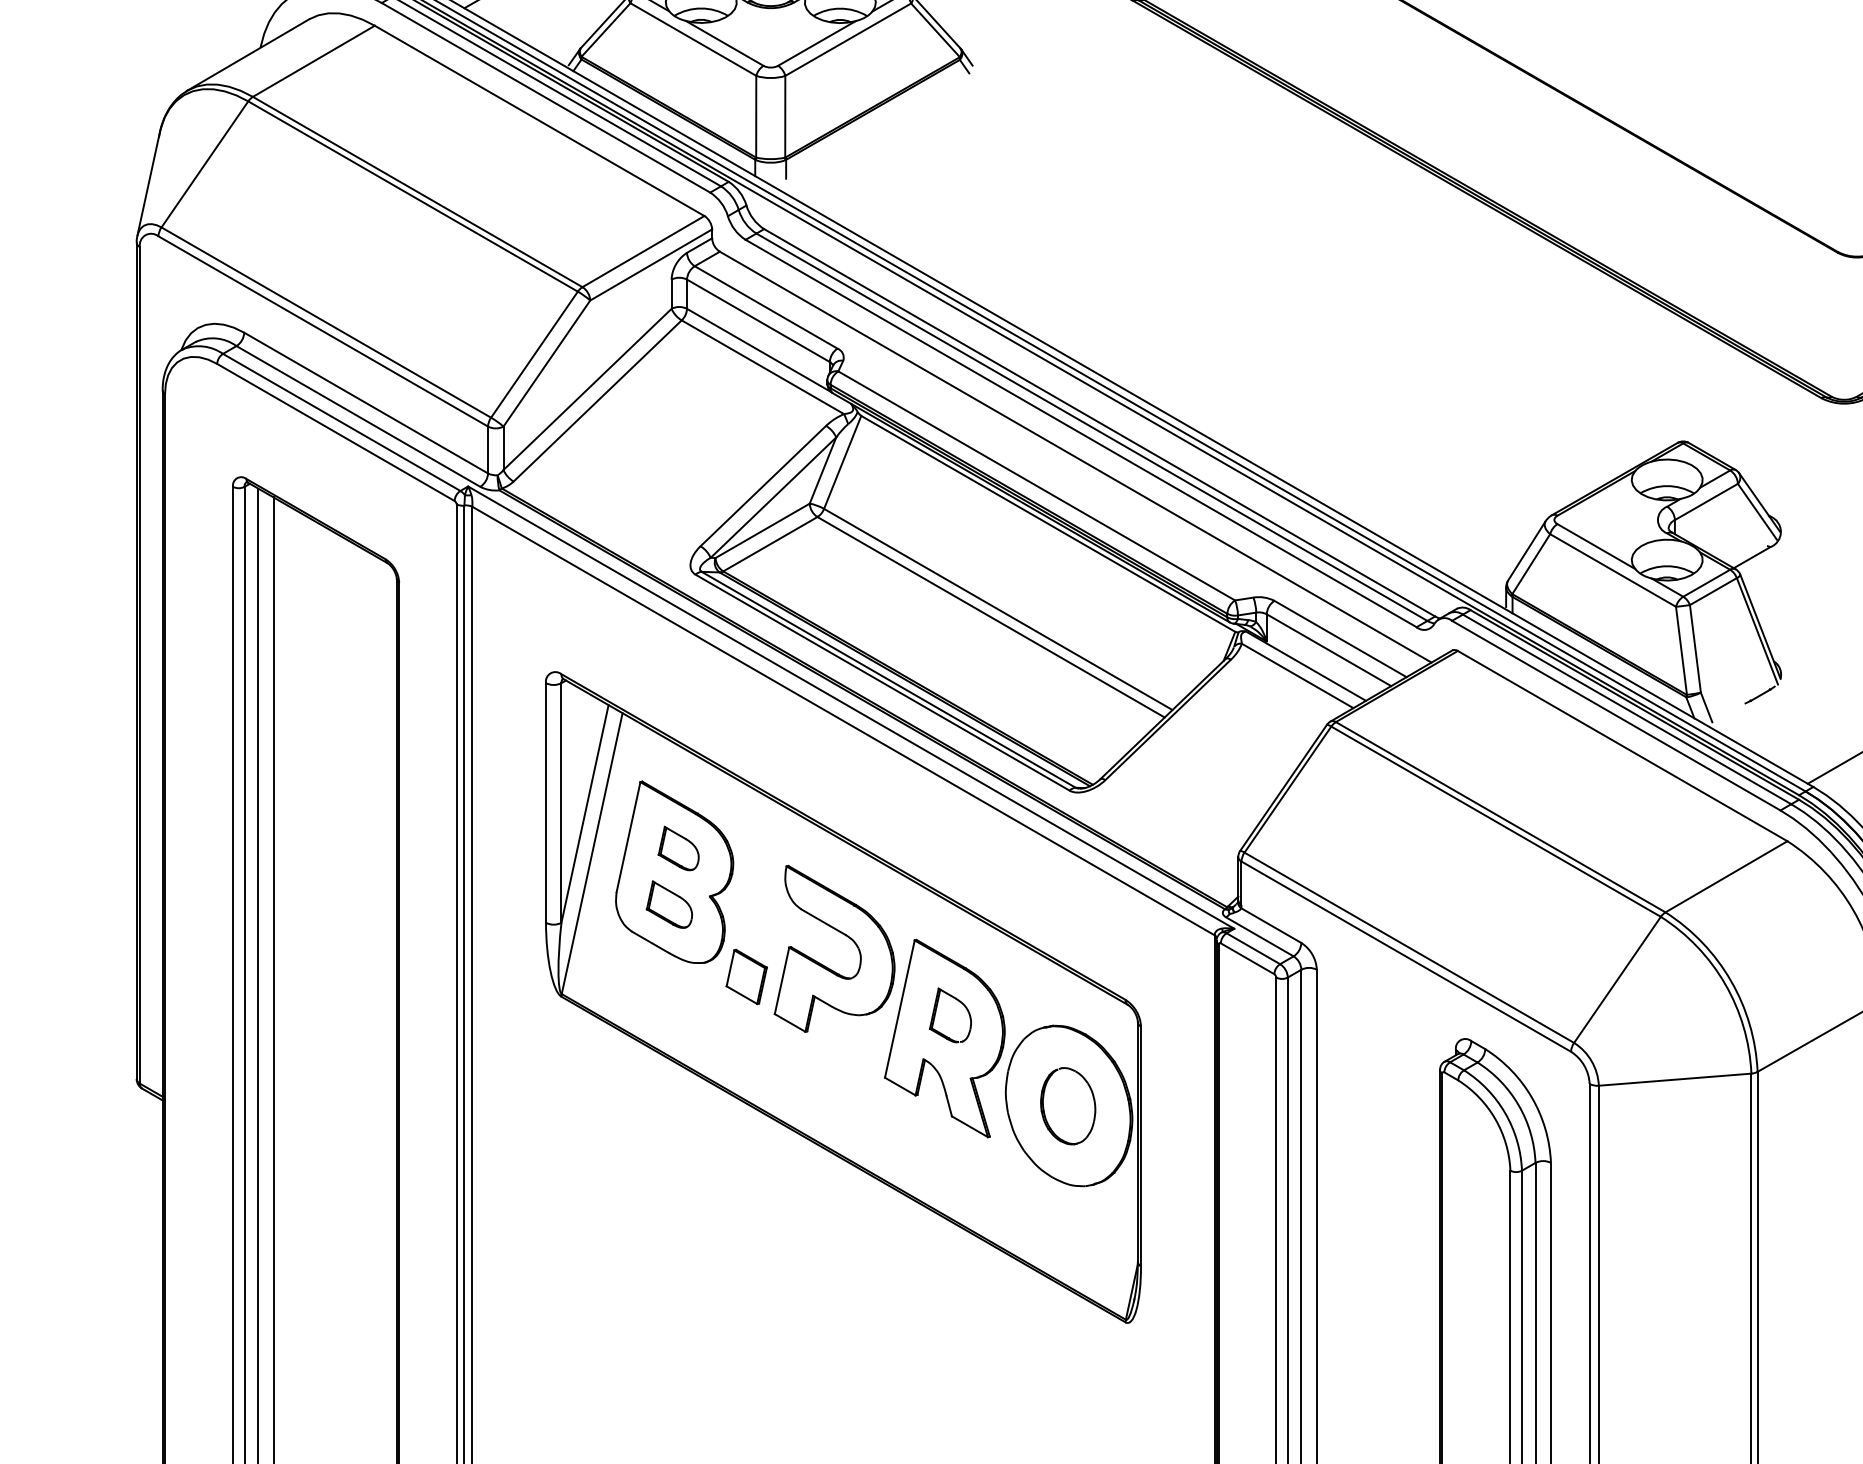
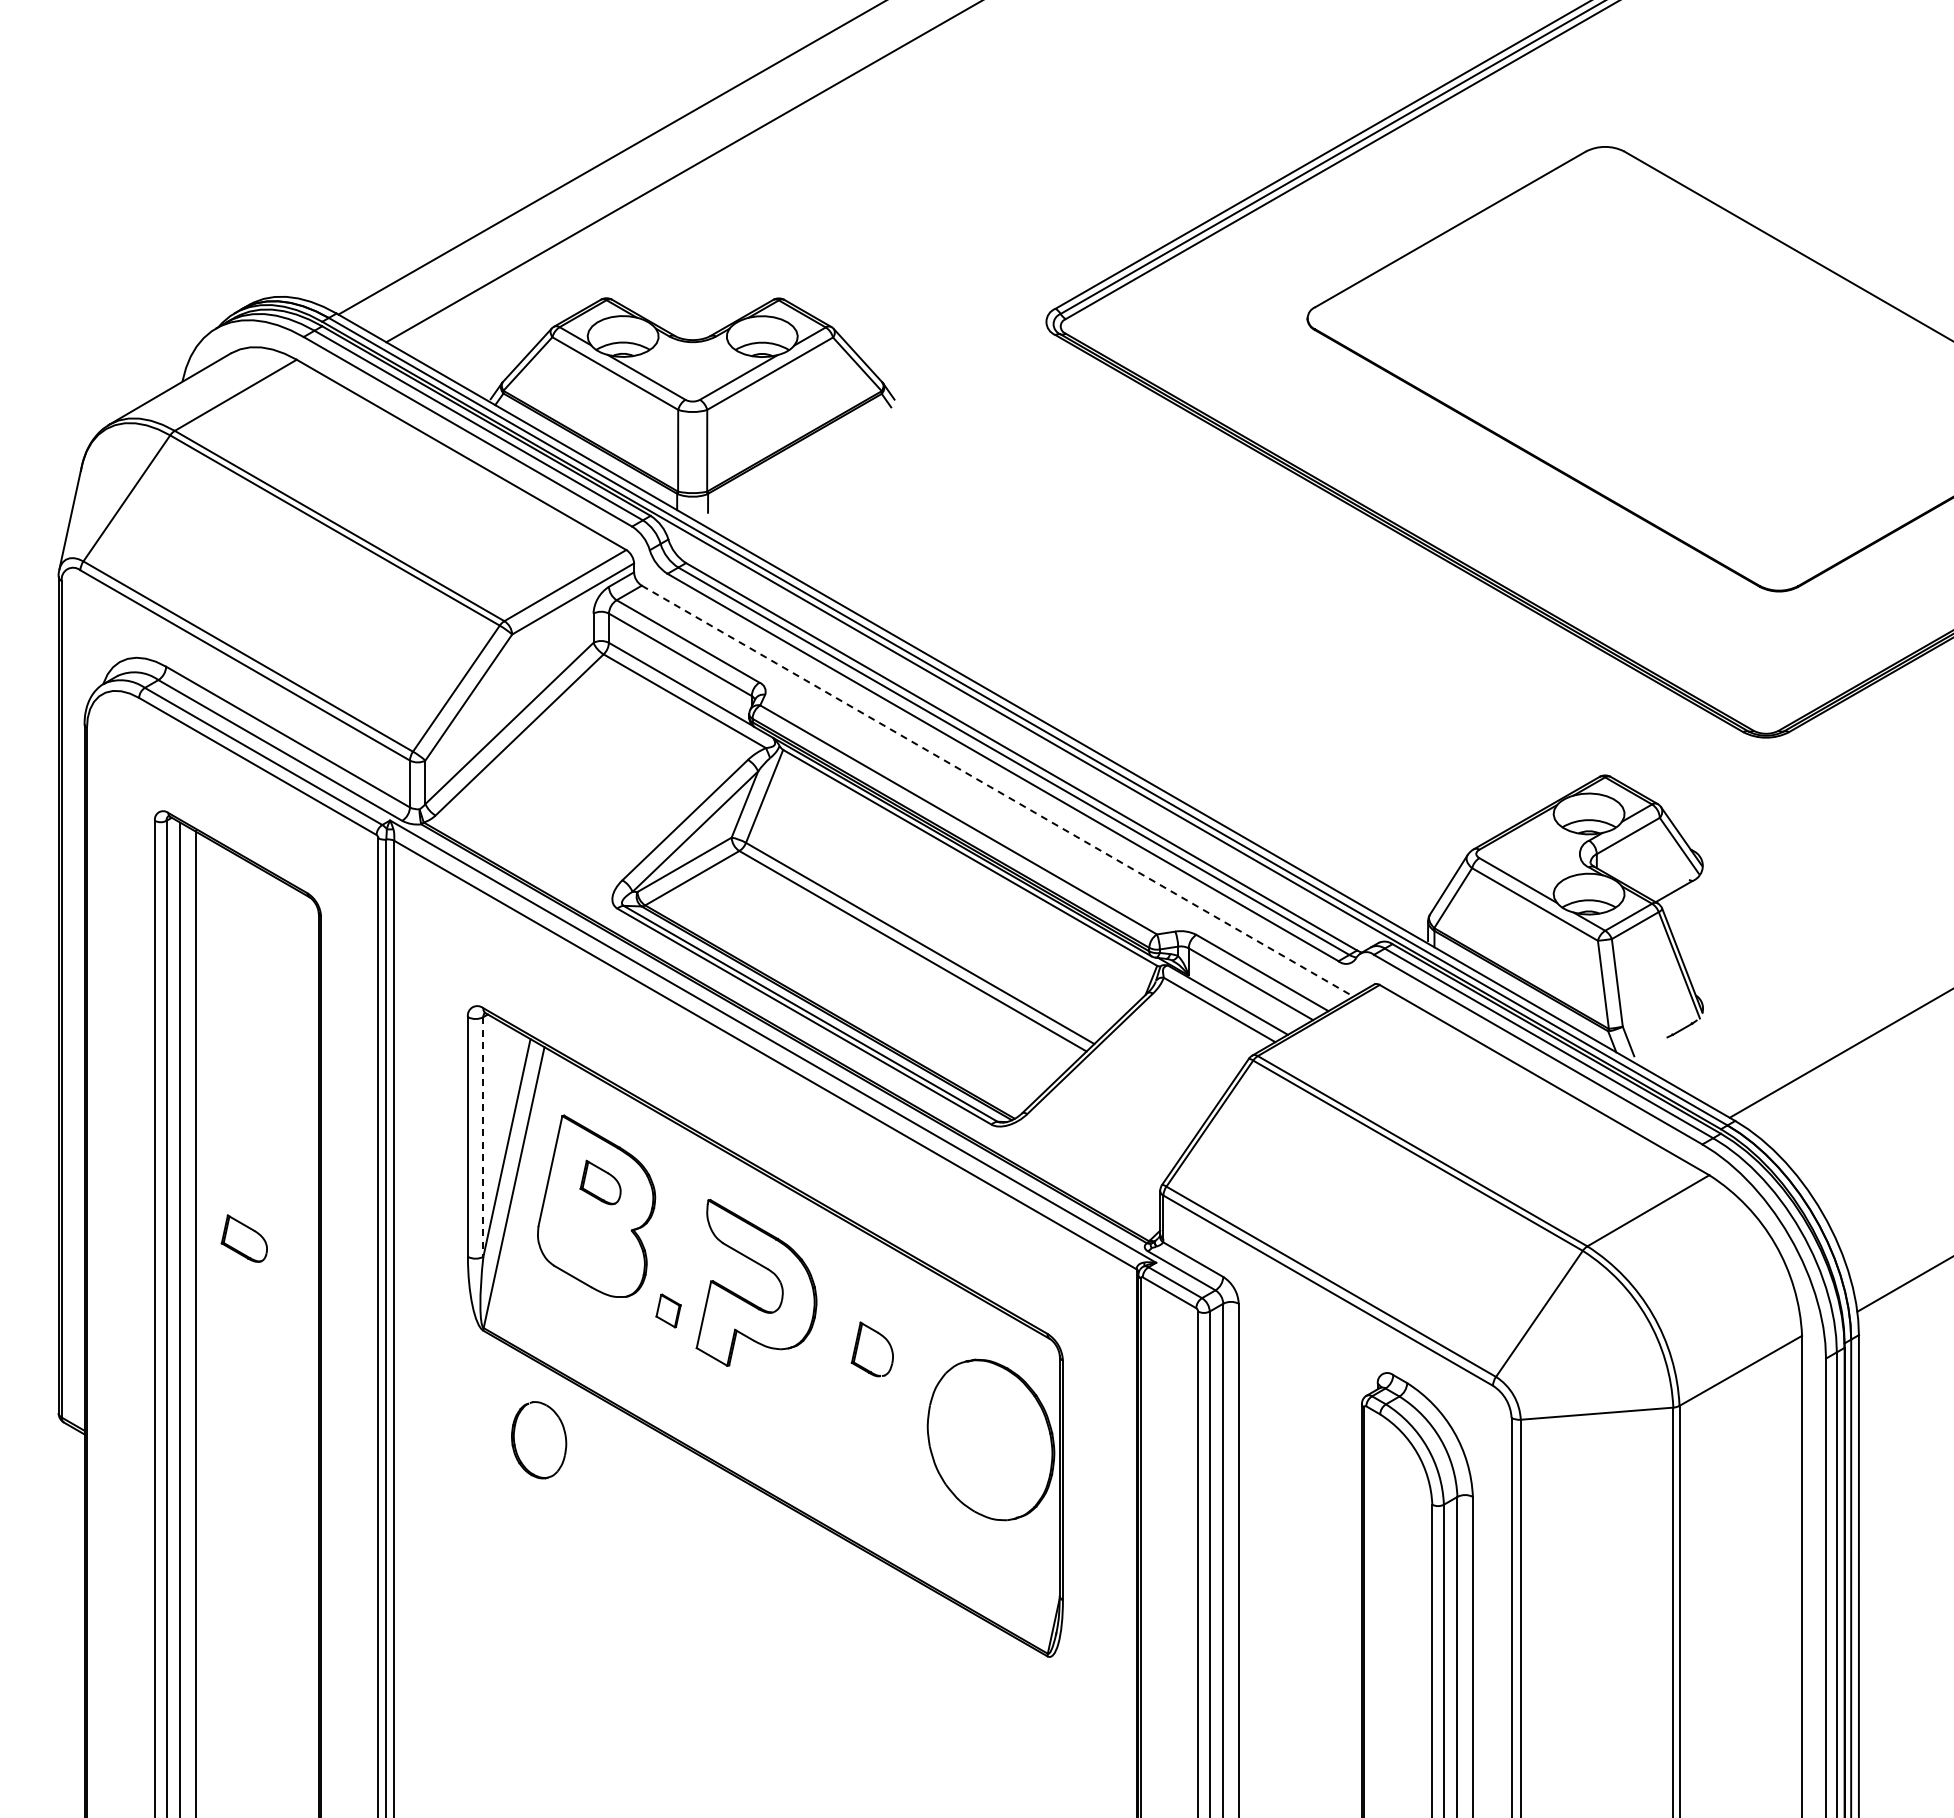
line: (1075, 457) -> (997, 791), solid -> dashed
line: (561, 802) -> (483, 1136), solid -> dashed
part: (668, 904) -> (243, 1238), moved
part: (746, 976) -> (668, 1310), size x0.6
part: (944, 1038) -> (866, 1372), removed
part: (1068, 1106) -> (539, 1440), moved

